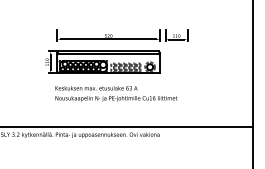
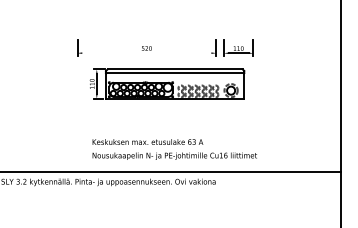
line: (108, 39) -> (146, 53), removed
part: (102, 61) -> (166, 82), moved
text: (116, 93) -> (174, 149), moved

